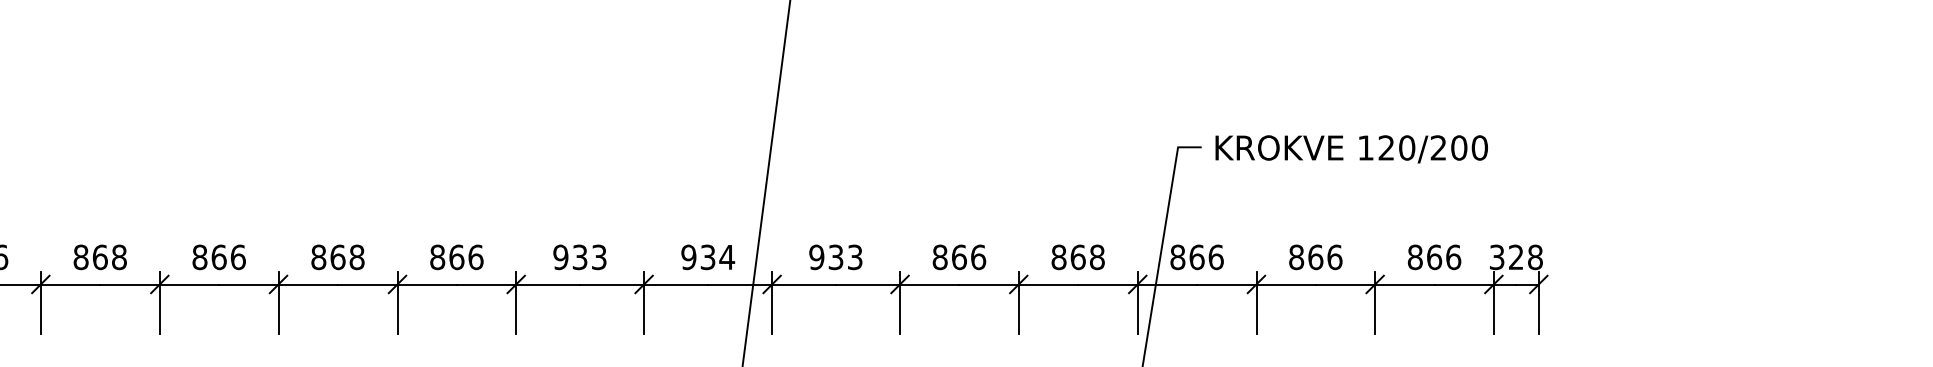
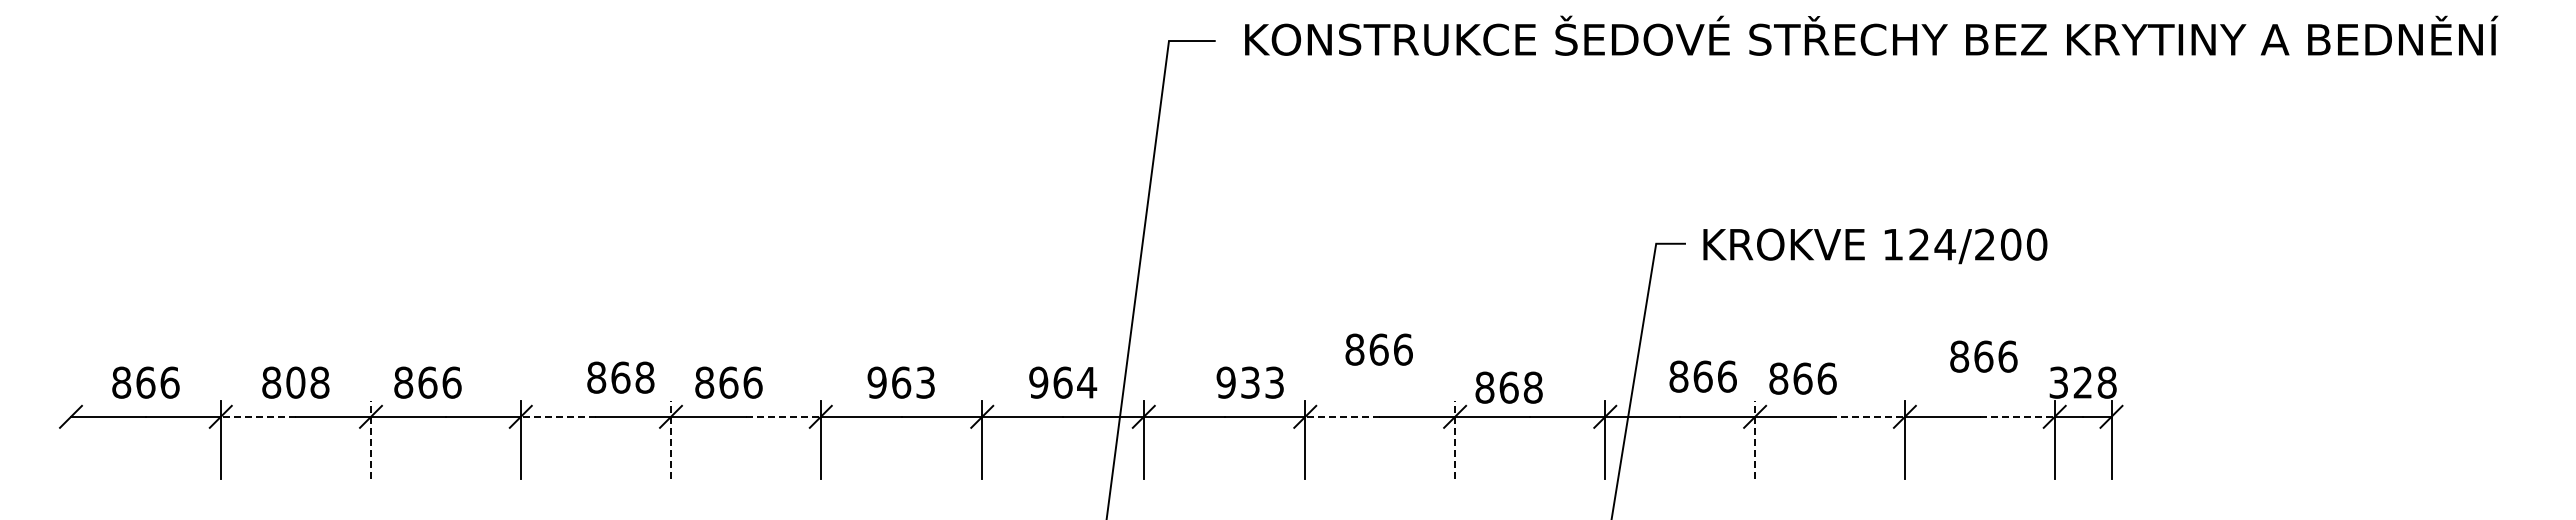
text: (1407, 147) -> (1945, 244), 120/200 -> 124/200
text: (100, 257) -> (295, 382), 868 -> 808
text: (218, 257) -> (427, 382), moved
text: (337, 257) -> (620, 377), moved
text: (456, 257) -> (728, 382), moved
text: (580, 257) -> (901, 382), 933 -> 963
text: (707, 257) -> (1062, 382), 934 -> 964
text: (835, 257) -> (1249, 382), moved
text: (958, 257) -> (1378, 349), moved
text: (1077, 257) -> (1508, 387), moved
text: (1196, 257) -> (1702, 376), moved
text: (1315, 257) -> (1802, 378), moved
text: (1434, 257) -> (1983, 356), moved
line: (70, 284) -> (258, 416), solid -> dashed
line: (308, 284) -> (558, 416), solid -> dashed
line: (486, 284) -> (783, 416), solid -> dashed
line: (929, 284) -> (1342, 416), solid -> dashed
line: (1346, 284) -> (1868, 416), solid -> dashed
line: (1464, 284) -> (2017, 416), solid -> dashed
line: (160, 303) -> (371, 440), solid -> dashed
line: (397, 303) -> (671, 440), solid -> dashed
line: (1019, 303) -> (1455, 440), solid -> dashed
line: (1256, 303) -> (1755, 440), solid -> dashed

